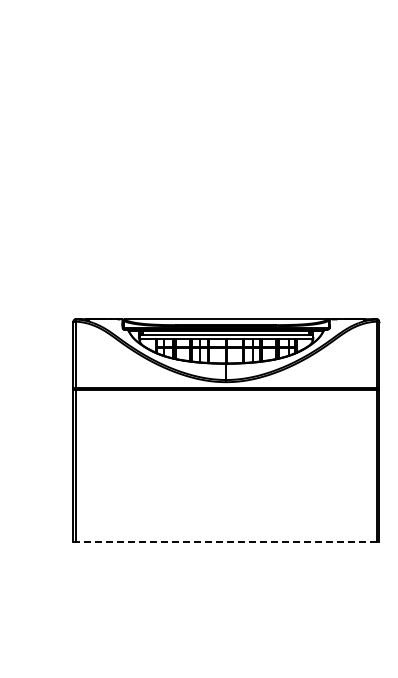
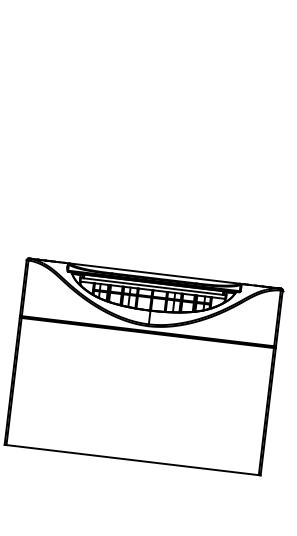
line: (226, 542) -> (132, 460), dashed -> solid

